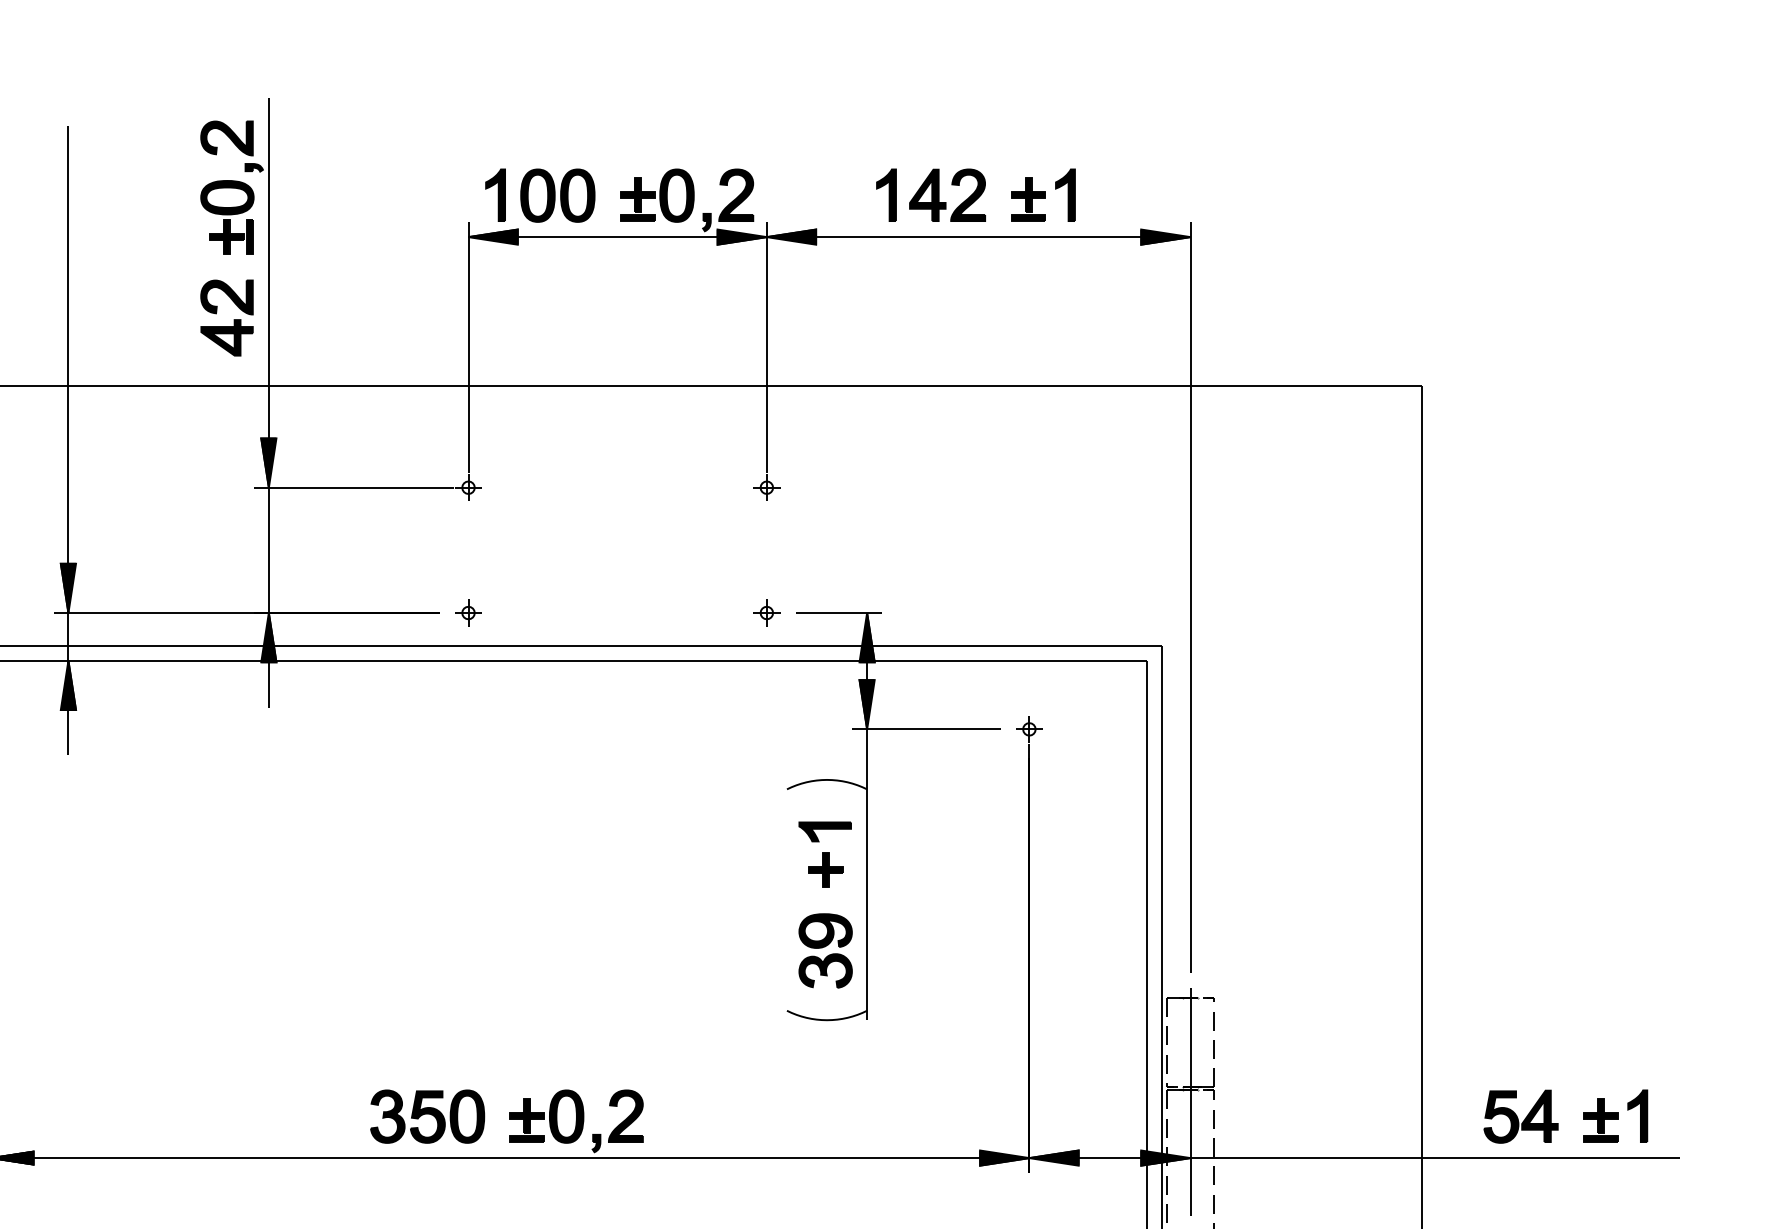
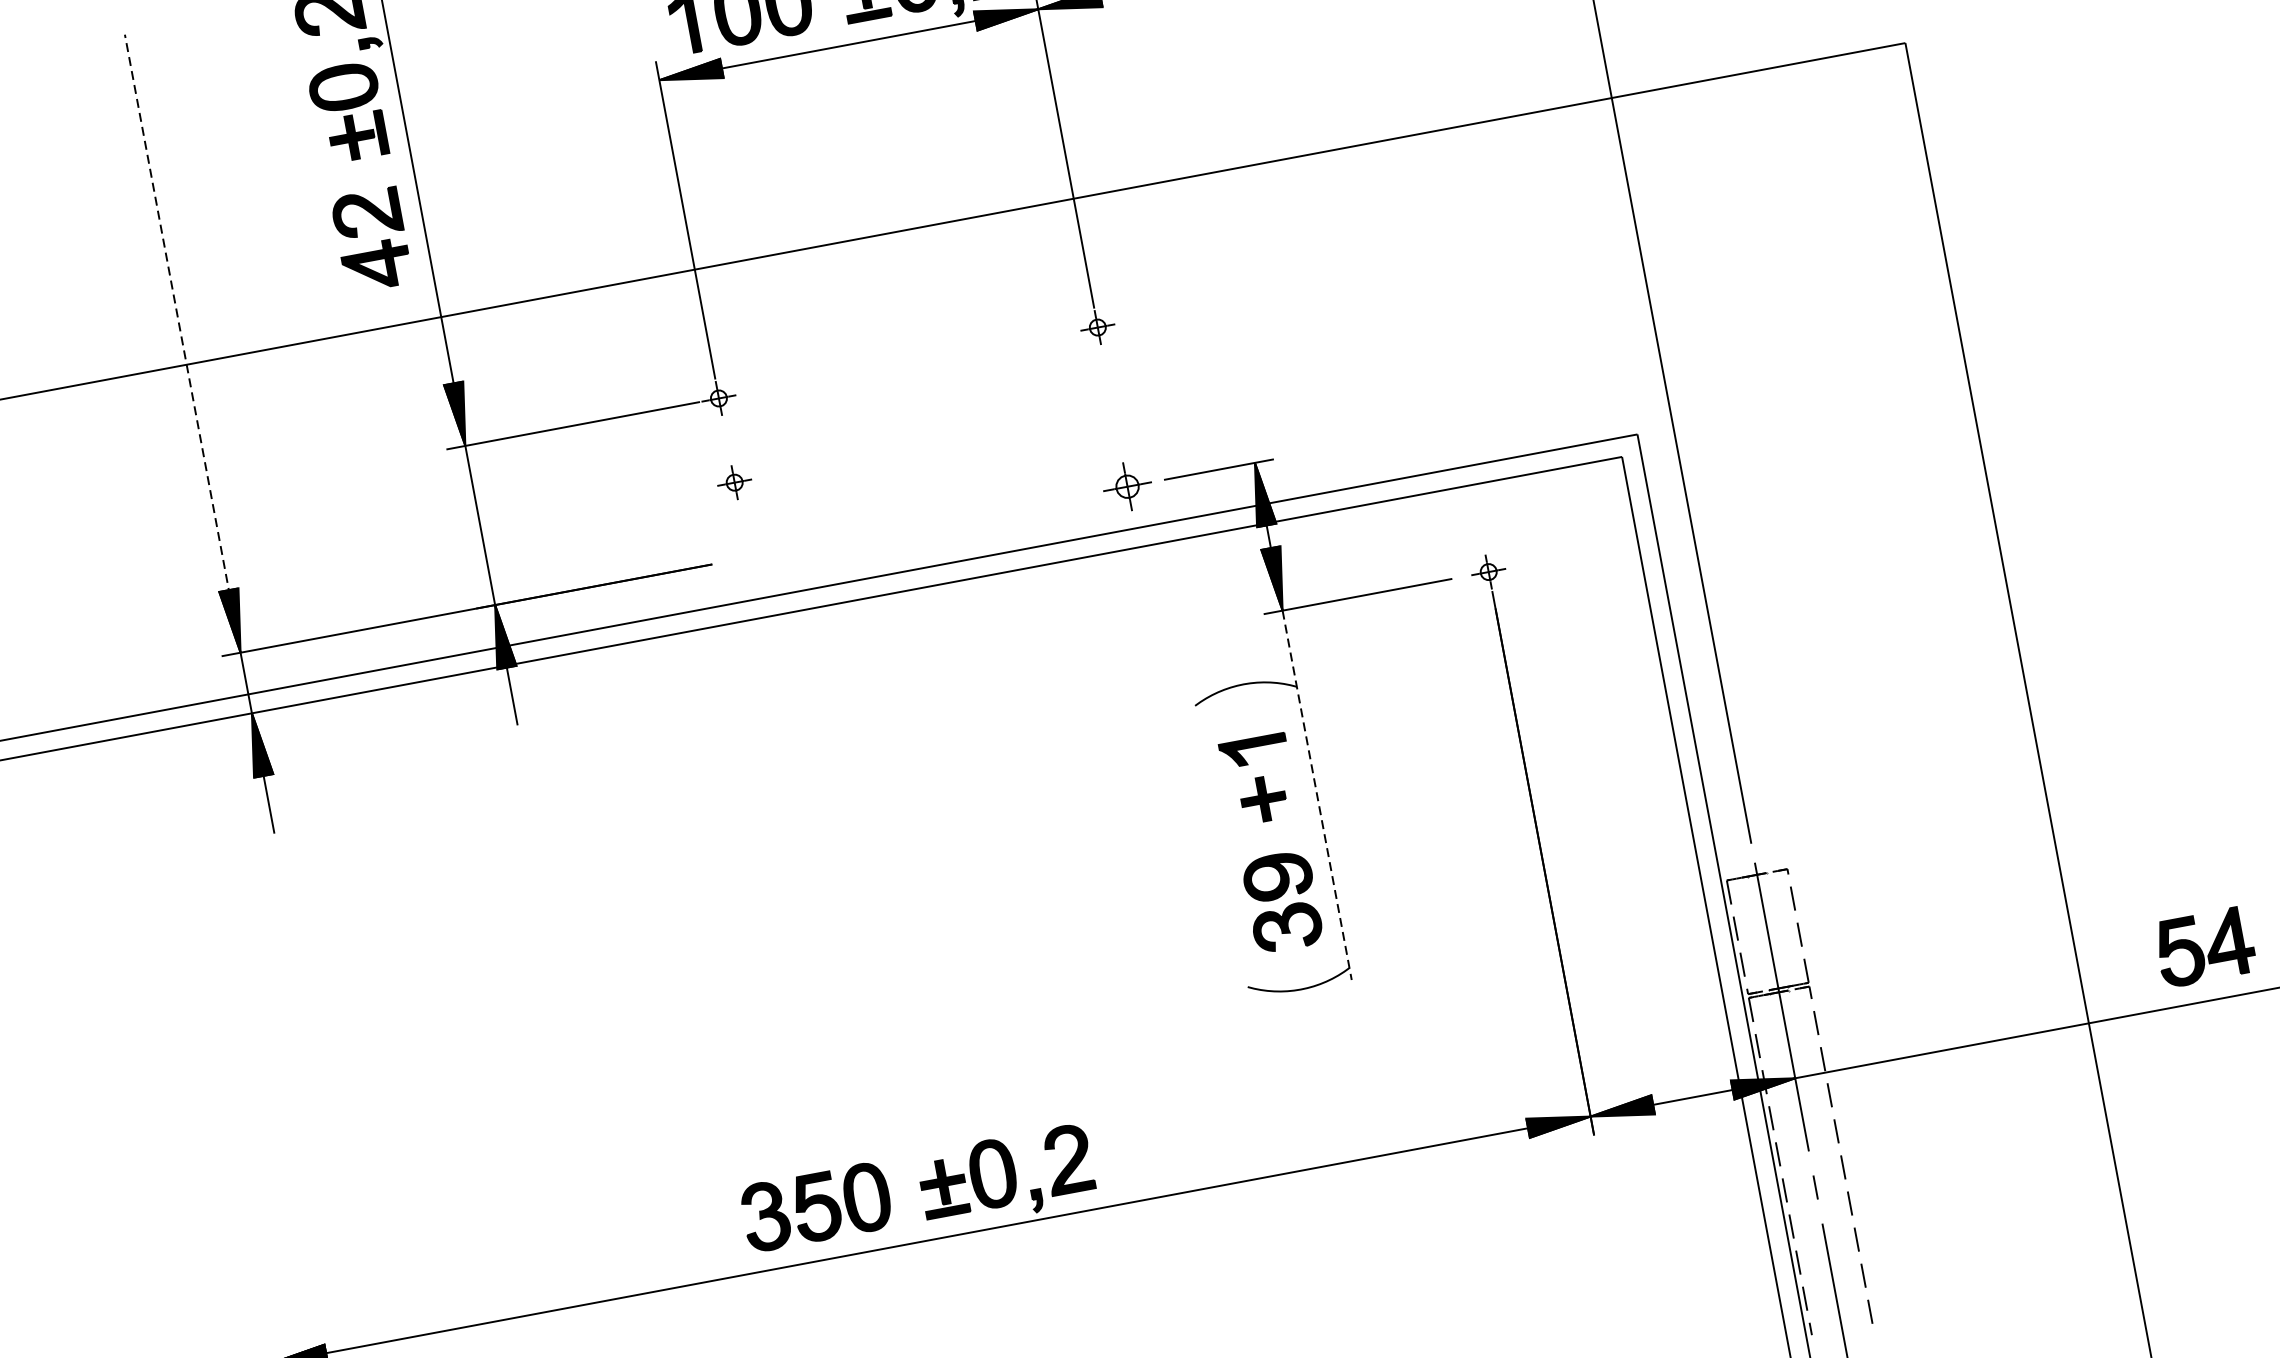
line: (68, 369) -> (182, 343), solid -> dashed
part: (468, 612) -> (734, 482), moved
part: (766, 612) -> (1127, 486), size x1.4
line: (867, 875) -> (1317, 796), solid -> dashed

